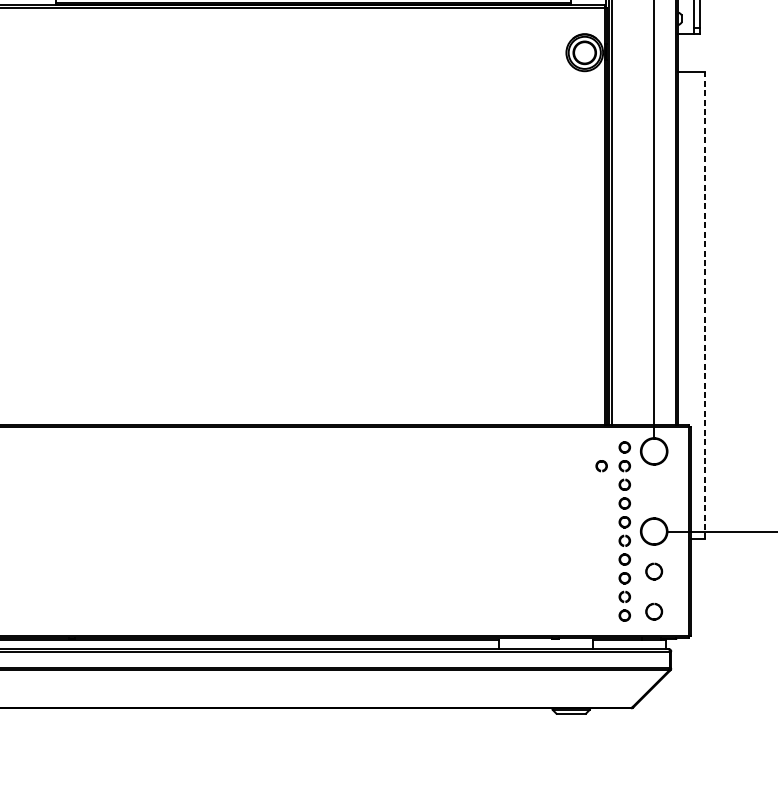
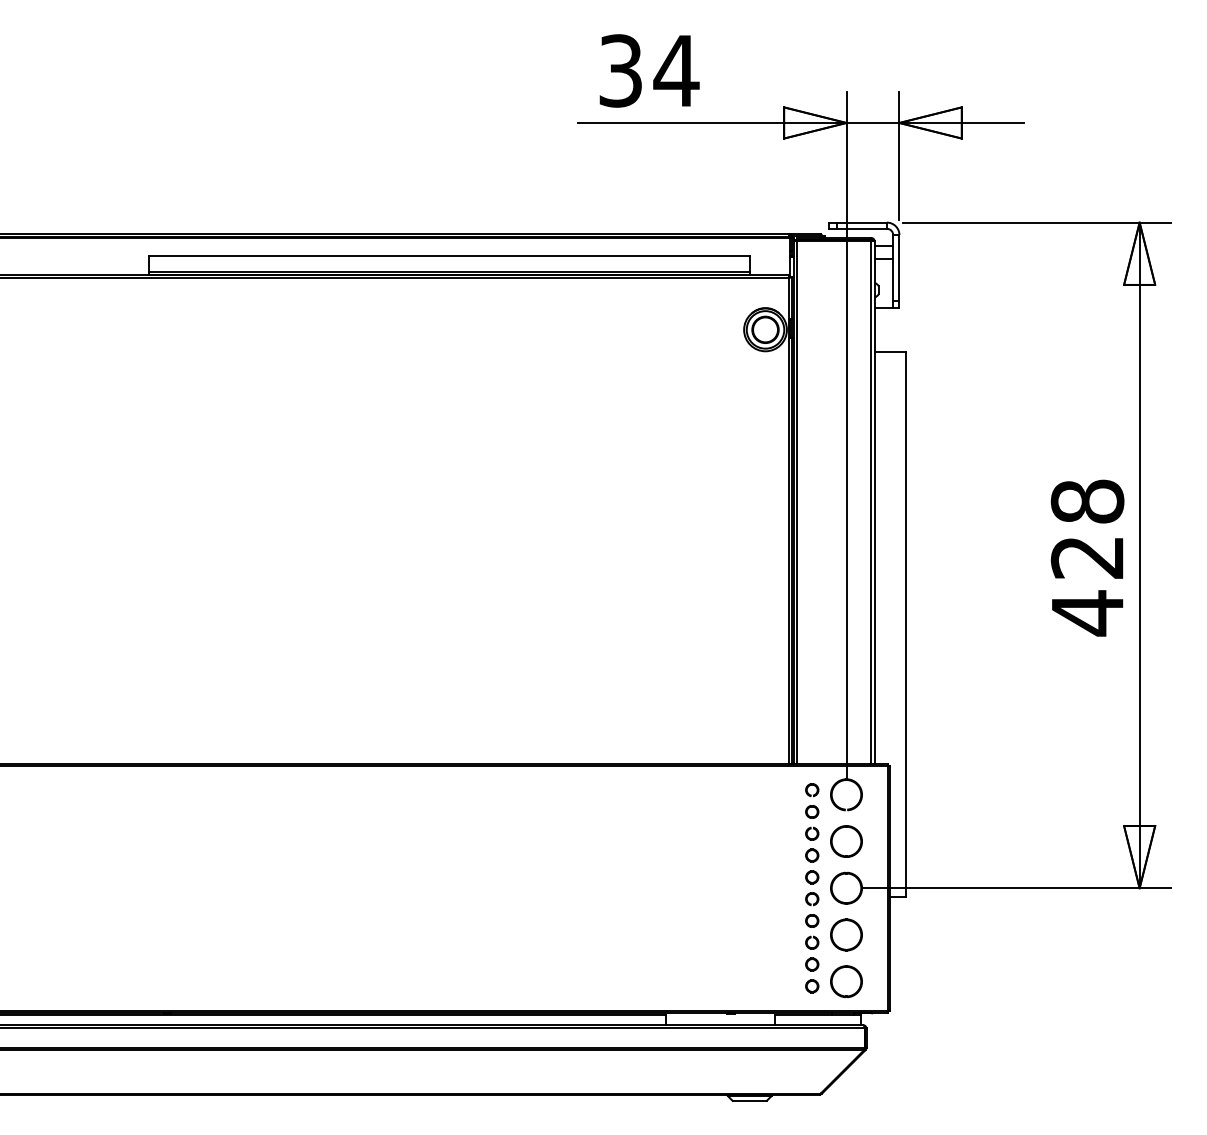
line: (704, 305) -> (905, 624), dashed -> solid
part: (601, 465) -> (785, 811), removed
part: (654, 491) -> (846, 841), added
part: (654, 571) -> (846, 934), size x1.67
part: (654, 611) -> (846, 981), size x1.67

